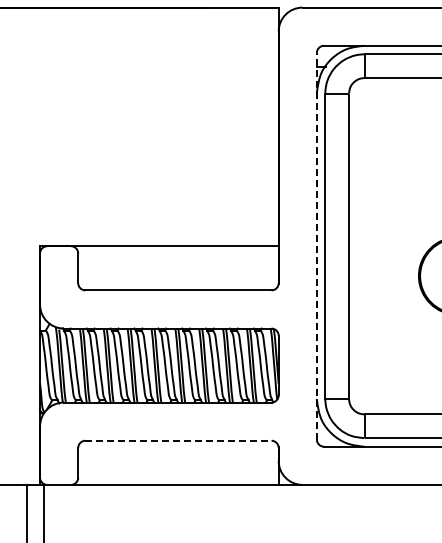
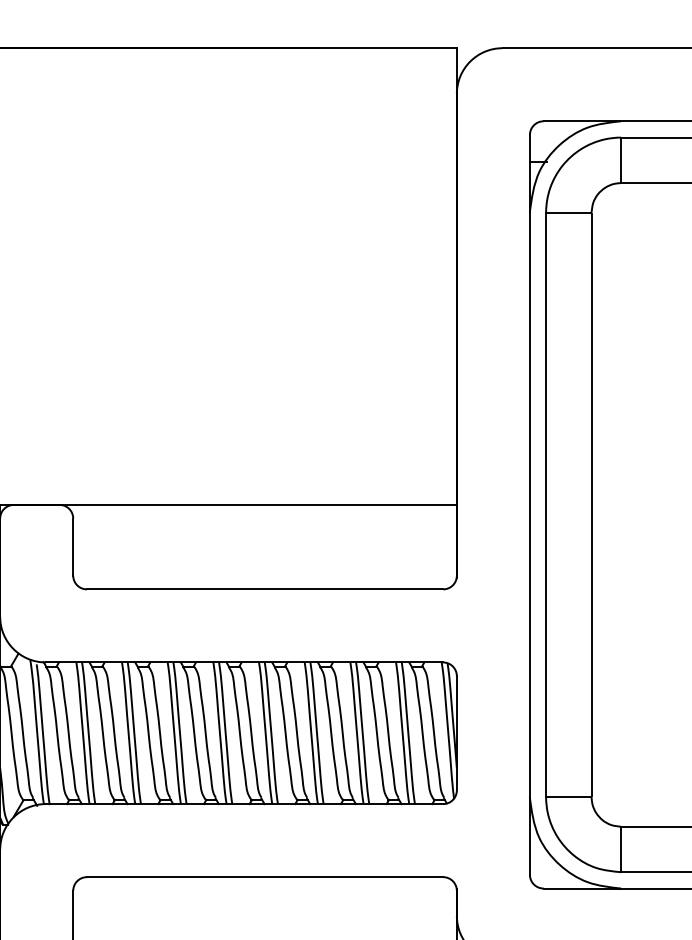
line: (316, 245) -> (529, 503), dashed -> solid
line: (178, 440) -> (265, 876), dashed -> solid

